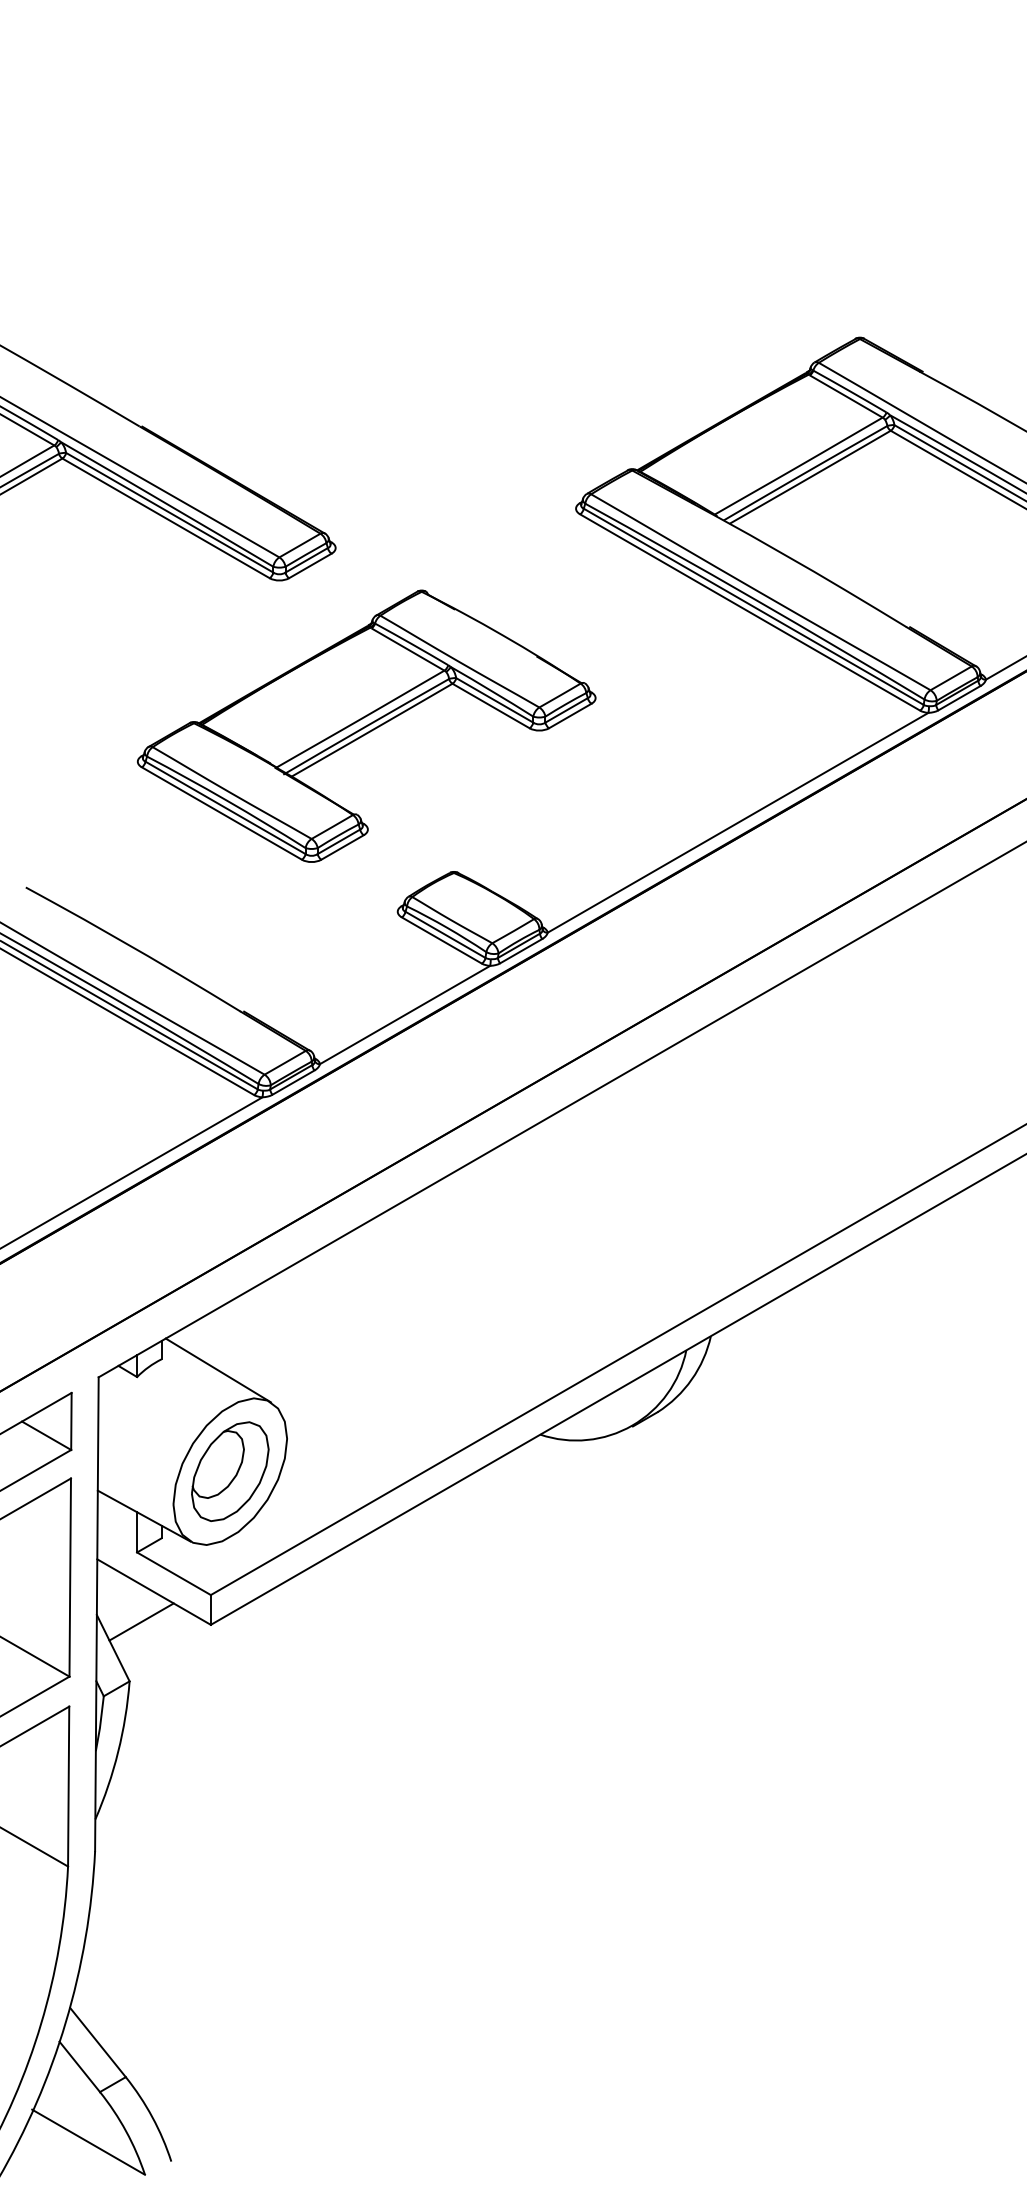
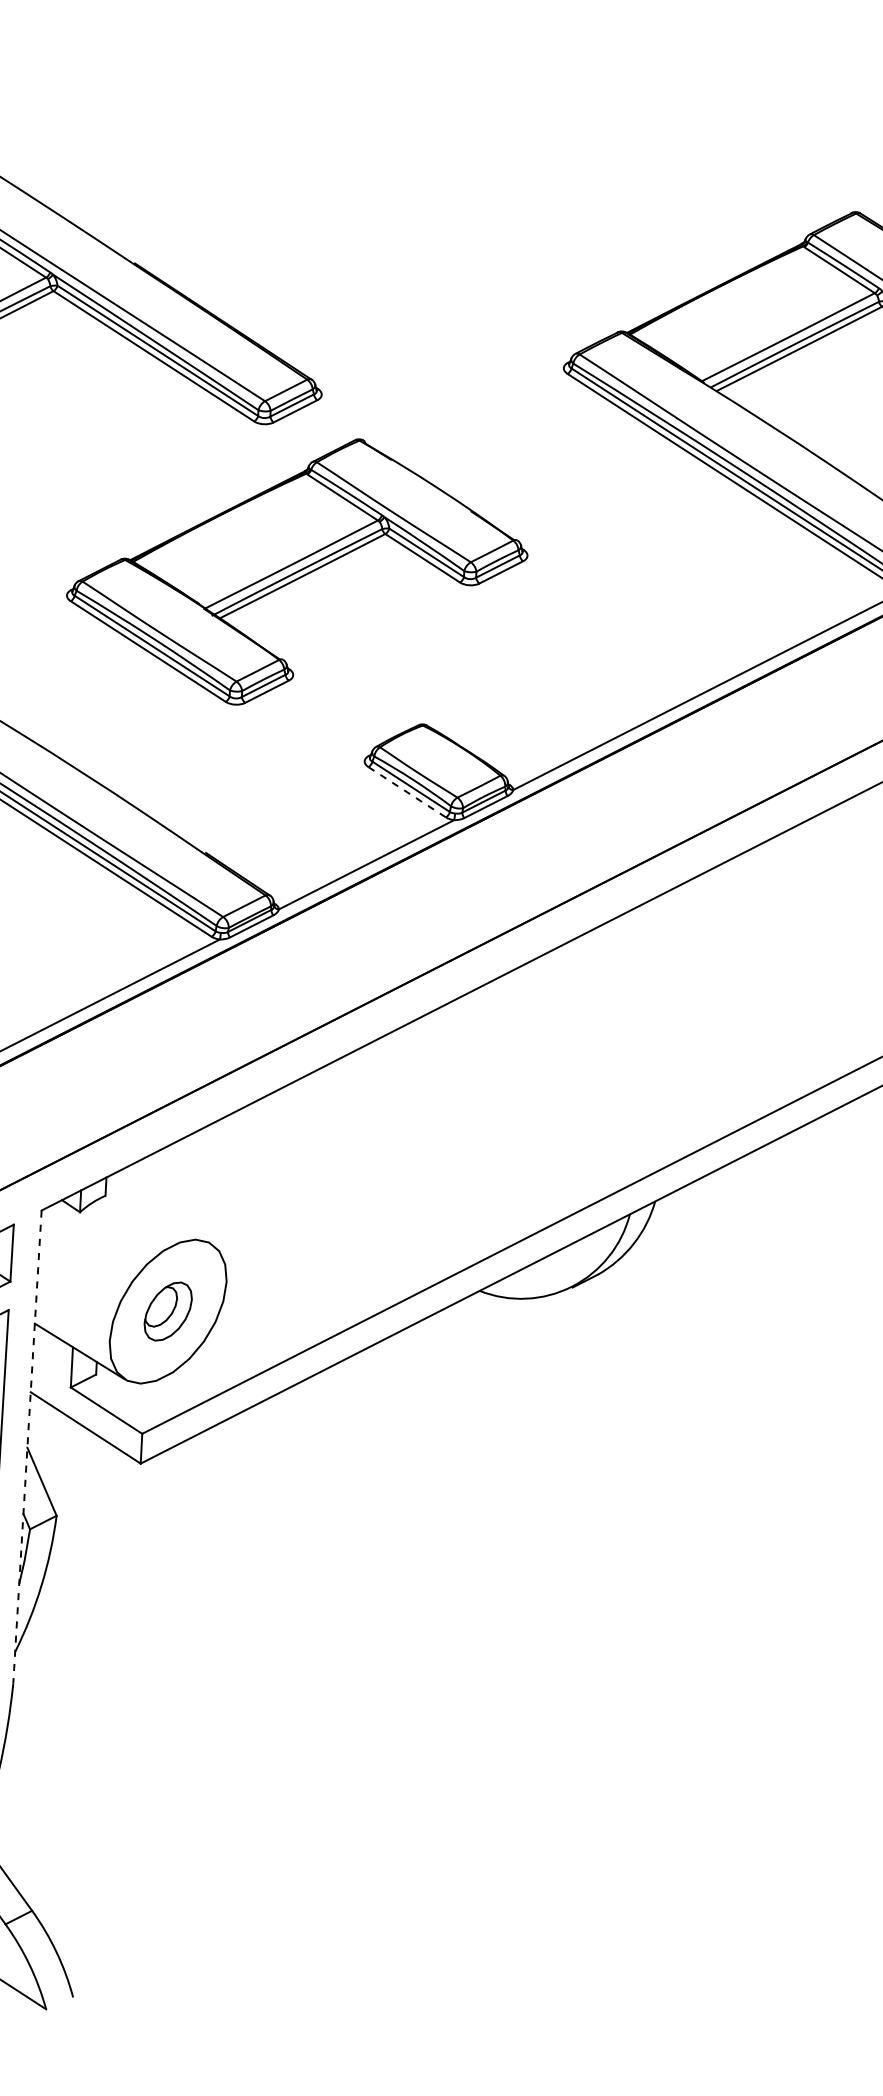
part: (366, 725) -> (297, 571), moved
line: (442, 940) -> (407, 792), solid -> dashed
line: (217, 1370) -> (160, 1209), removed
part: (230, 1471) -> (168, 1311), size x0.6
line: (96, 1614) -> (27, 1447), solid -> dashed
line: (141, 1621) -> (71, 1456), removed

